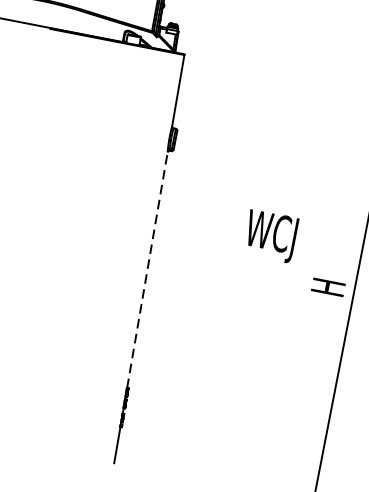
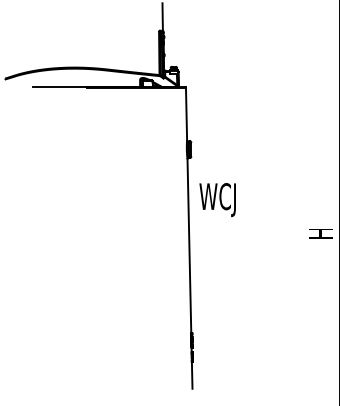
text: (270, 236) -> (217, 200), moved
line: (147, 269) -> (189, 245), dashed -> solid

